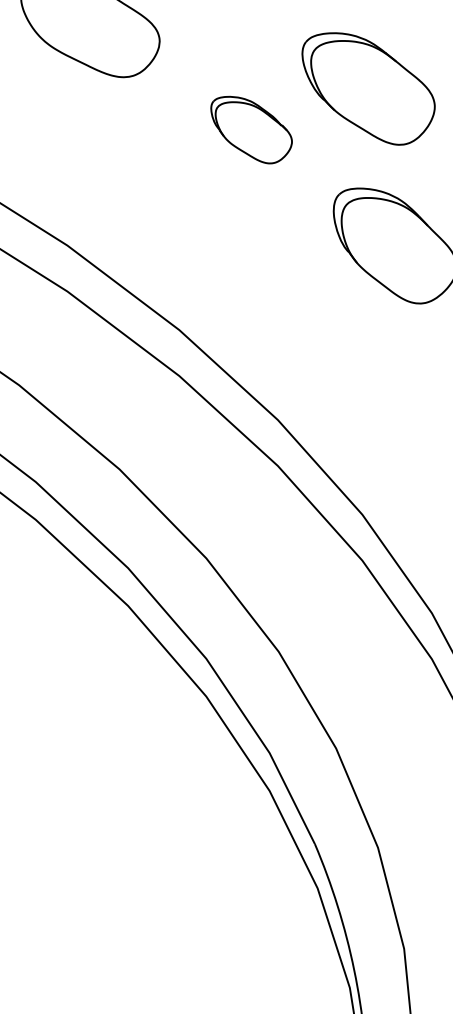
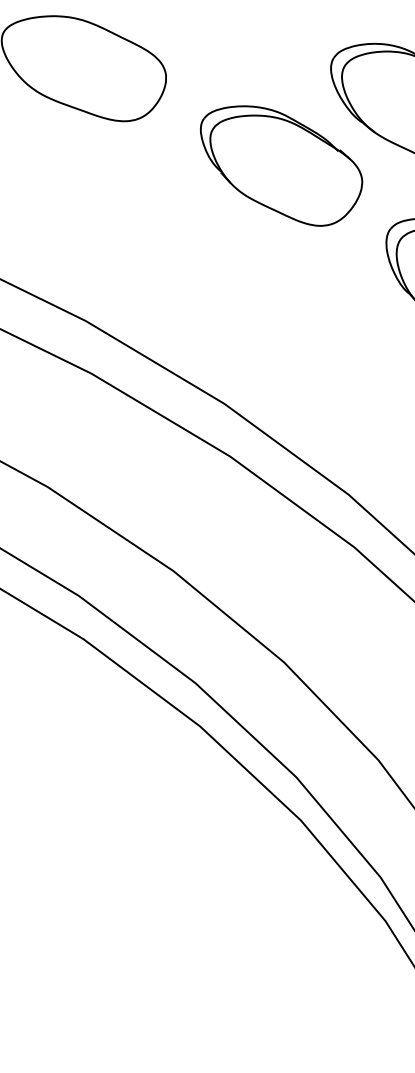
part: (251, 129) -> (282, 165), size x1.67

